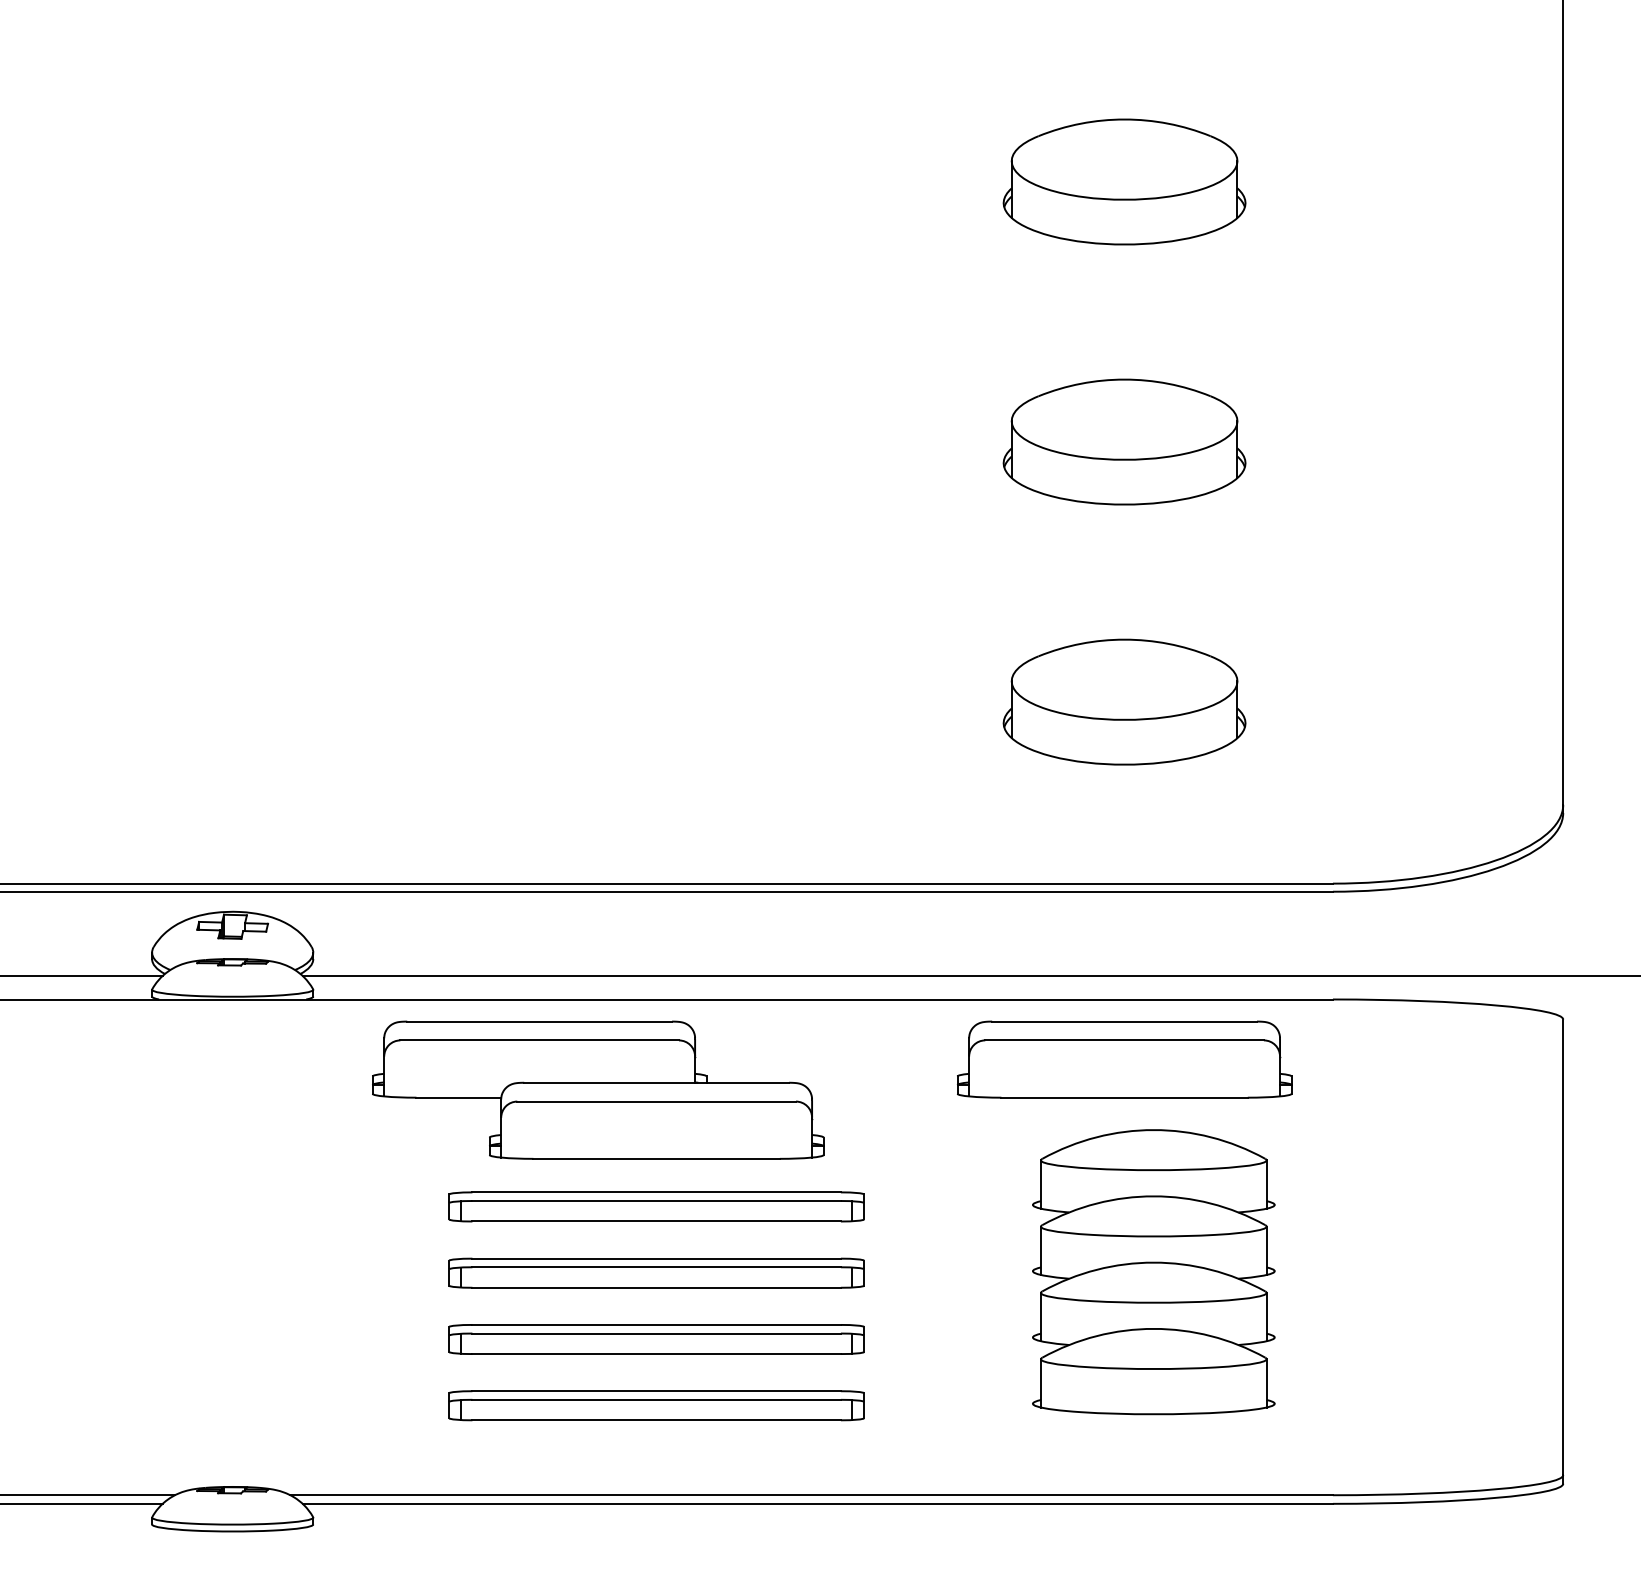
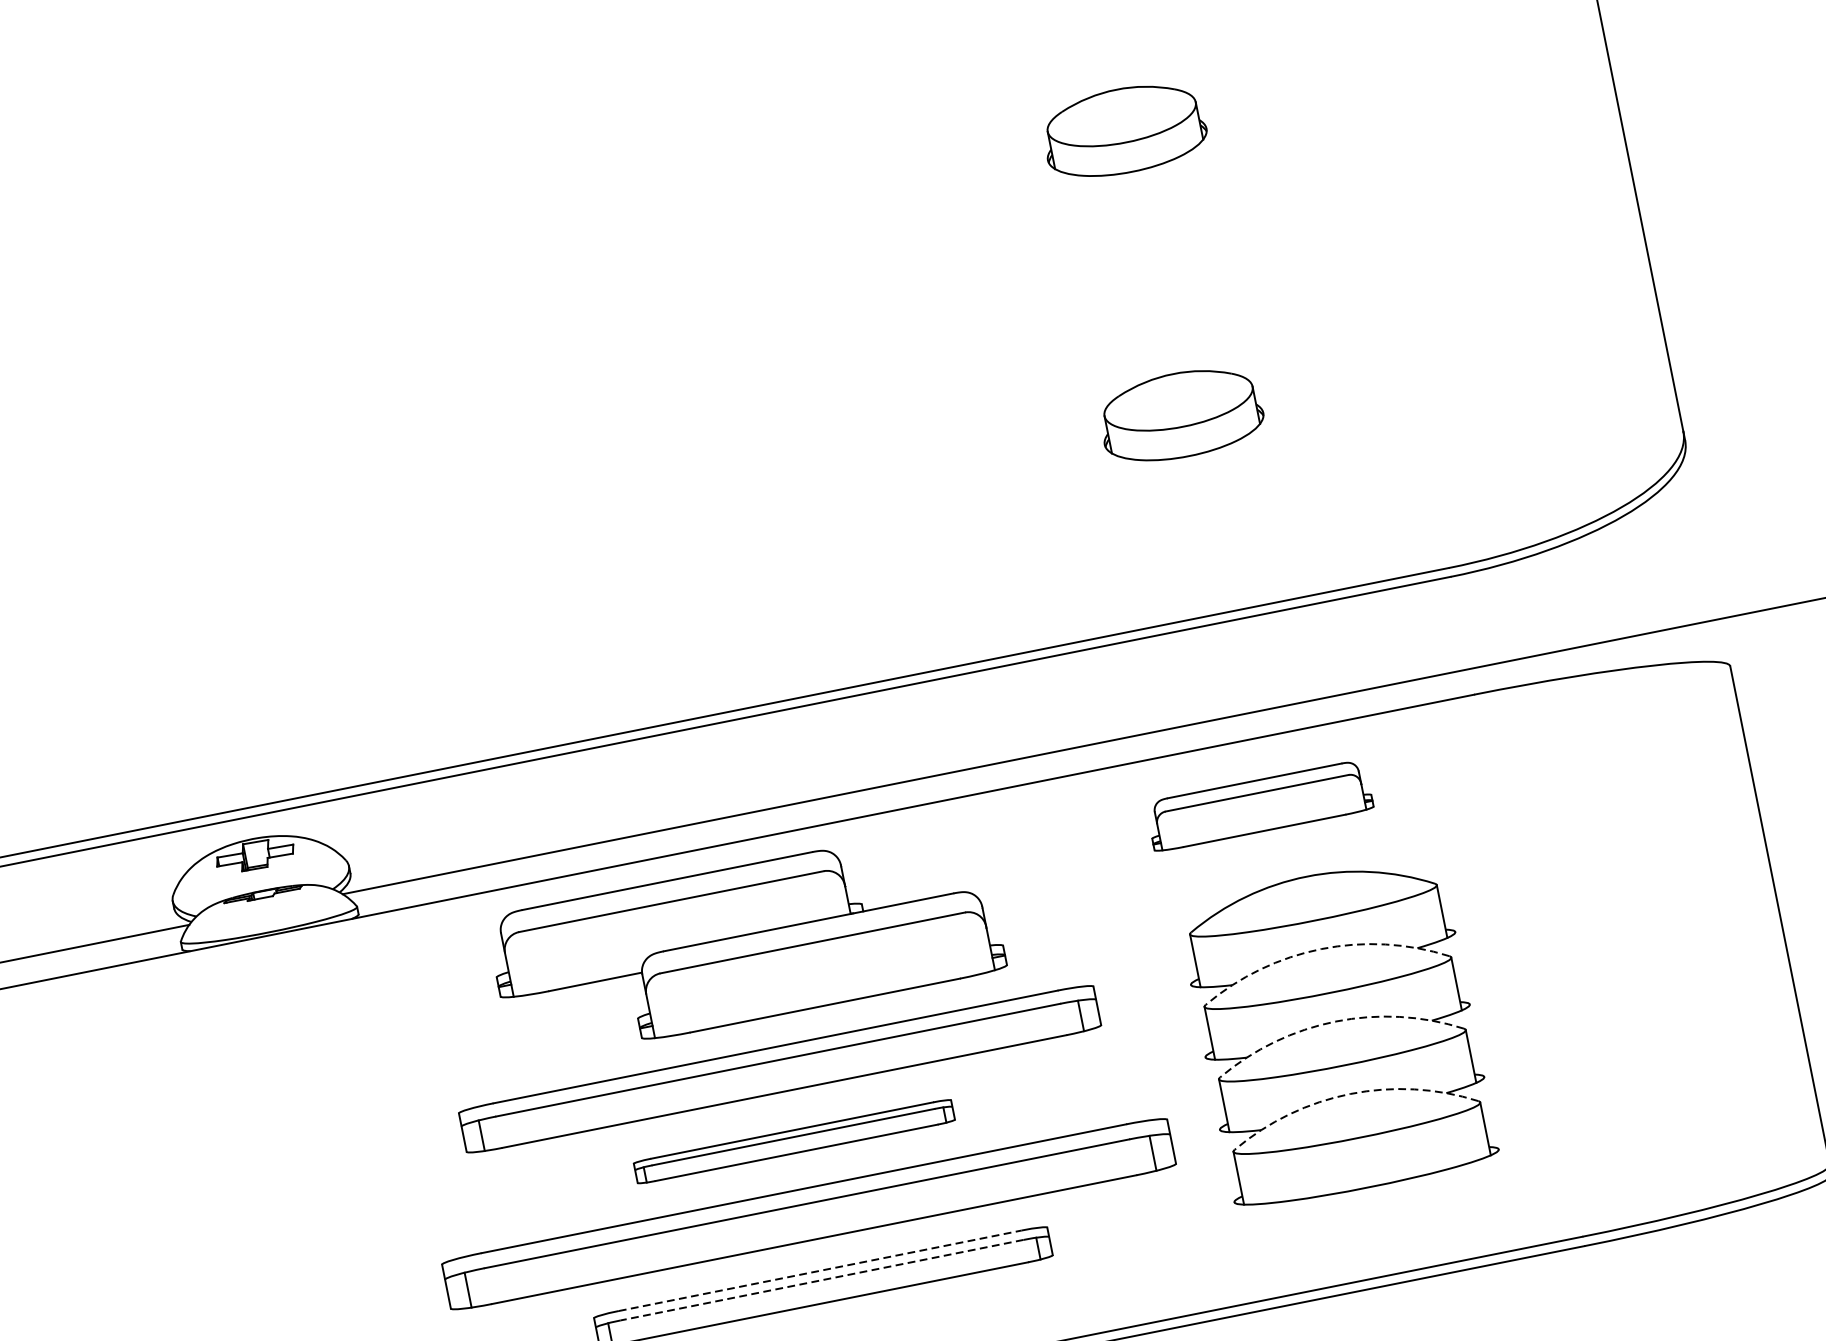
part: (1124, 441) -> (1124, 130), size x0.6
part: (1124, 701) -> (1181, 414), size x0.6
part: (1124, 1059) -> (1259, 805), size x0.6
part: (598, 1089) -> (746, 942), moved
arc: (1153, 1196) -> (1320, 949), solid -> dashed
part: (656, 1206) -> (779, 1068), size x1.4
arc: (1153, 1262) -> (1335, 1021), solid -> dashed
part: (656, 1272) -> (794, 1141), size x0.7
arc: (1153, 1328) -> (1349, 1093), solid -> dashed
part: (656, 1339) -> (808, 1214), size x1.6
line: (657, 1391) -> (821, 1270), solid -> dashed
line: (656, 1399) -> (821, 1279), solid -> dashed

